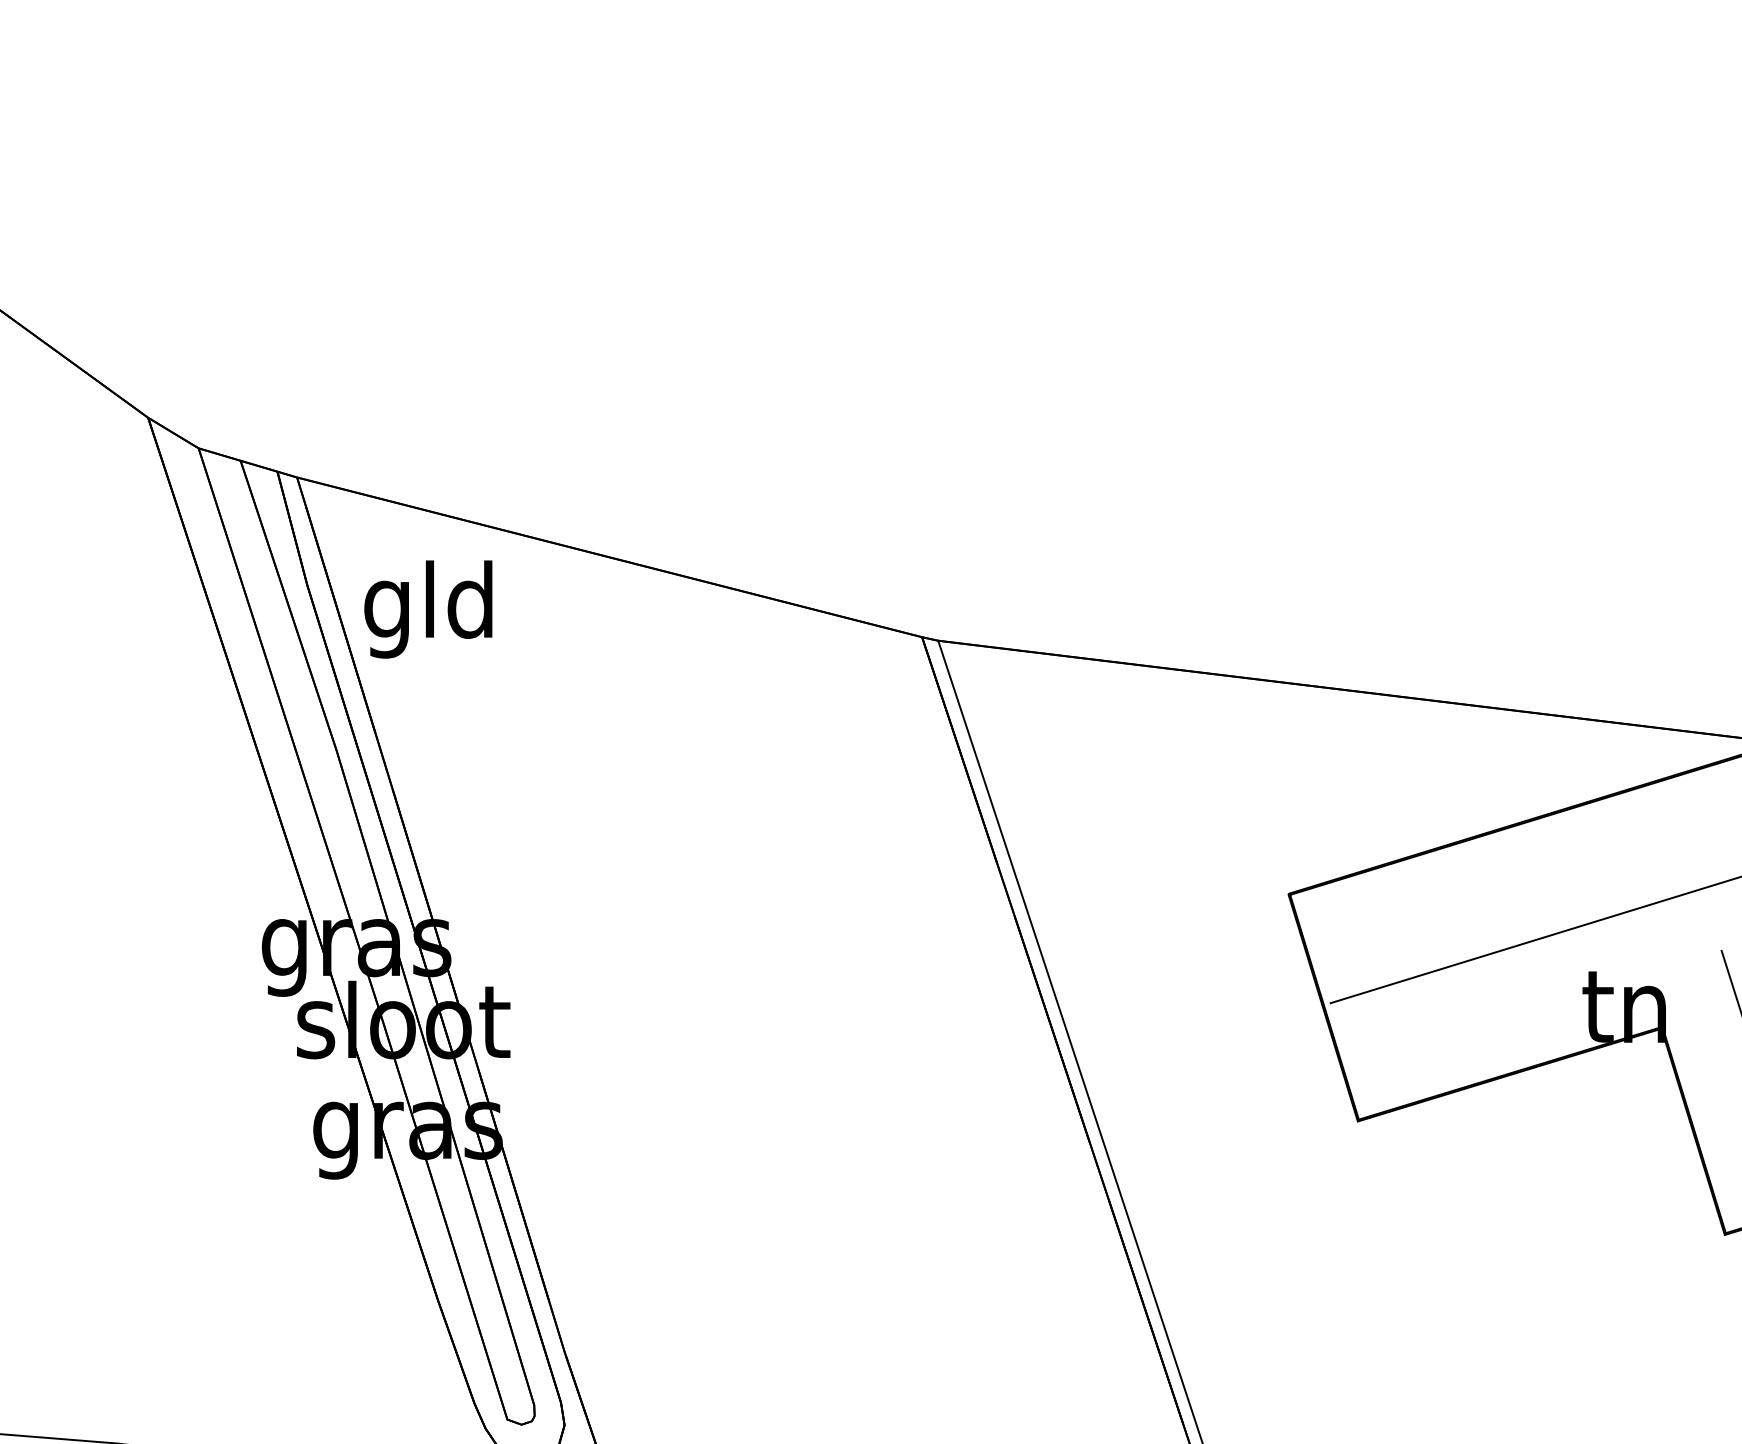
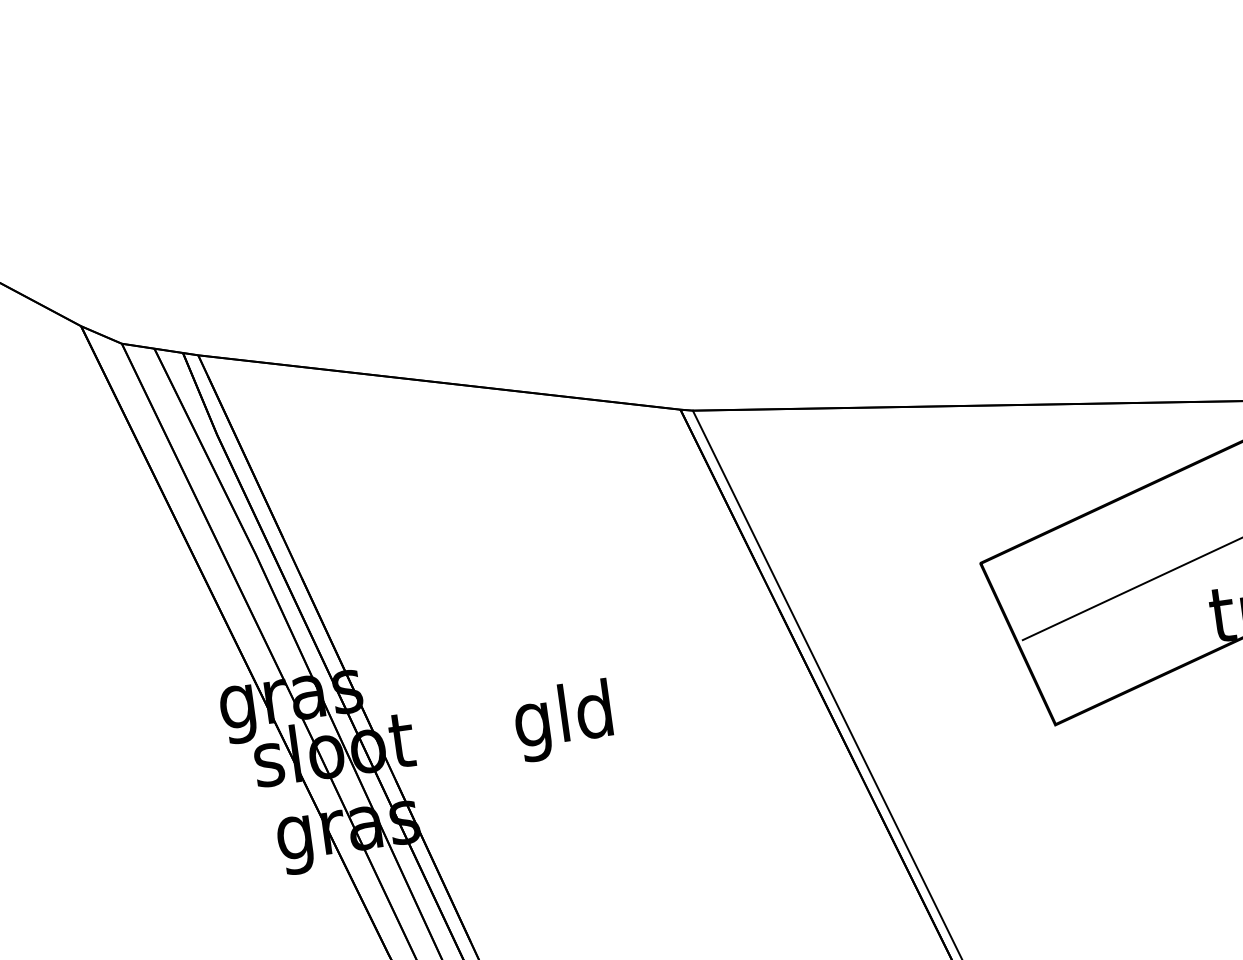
text: (428, 609) -> (563, 720), moved

